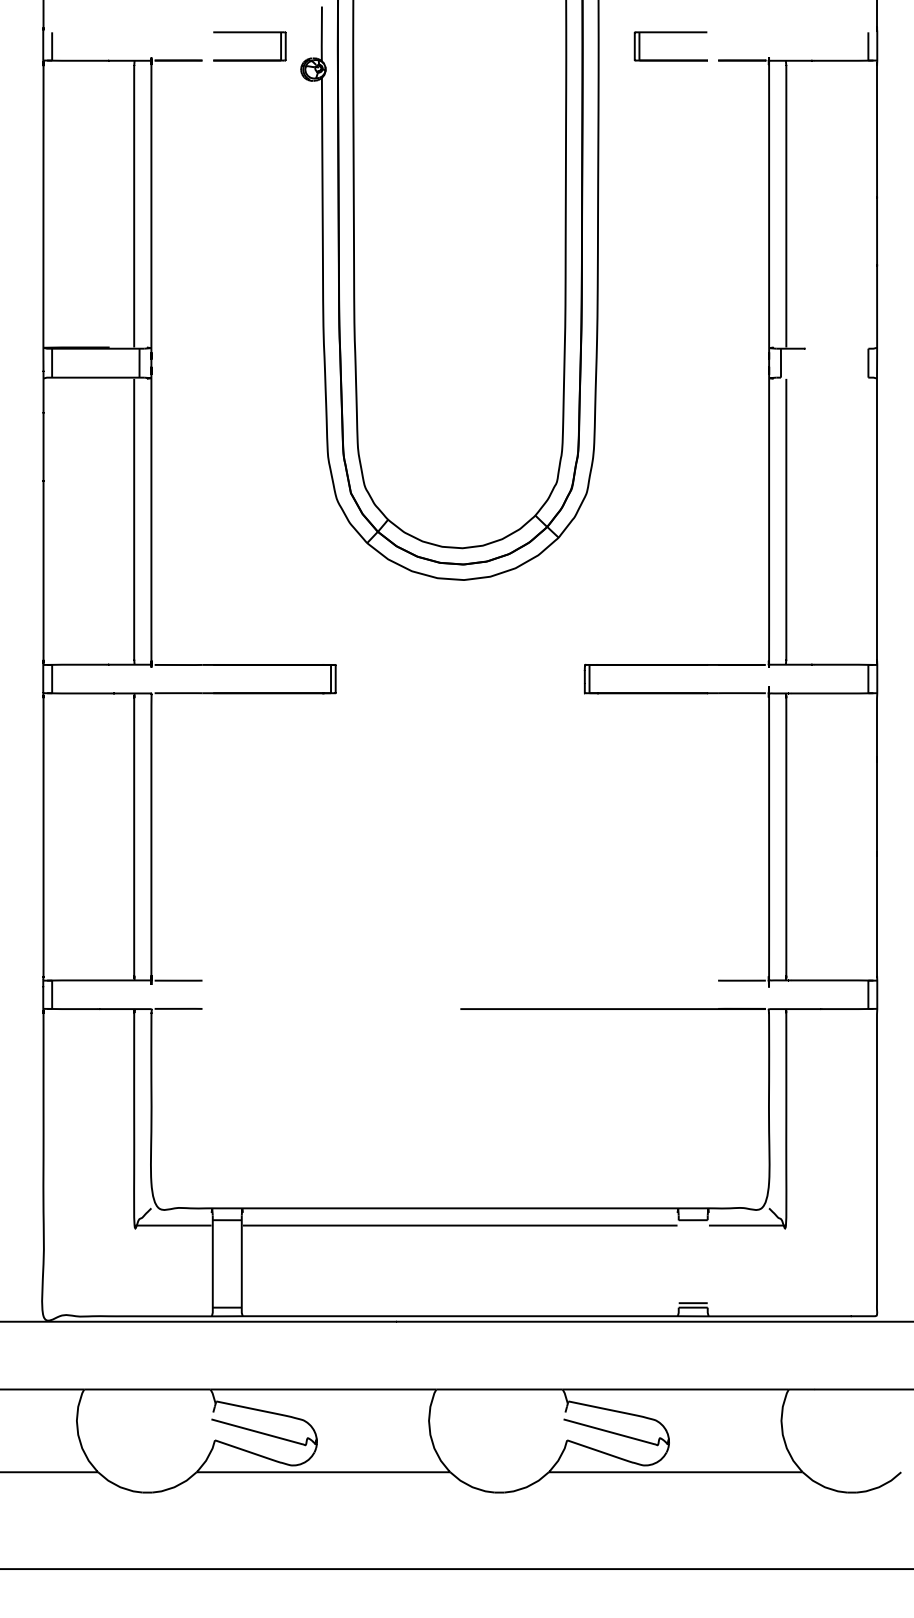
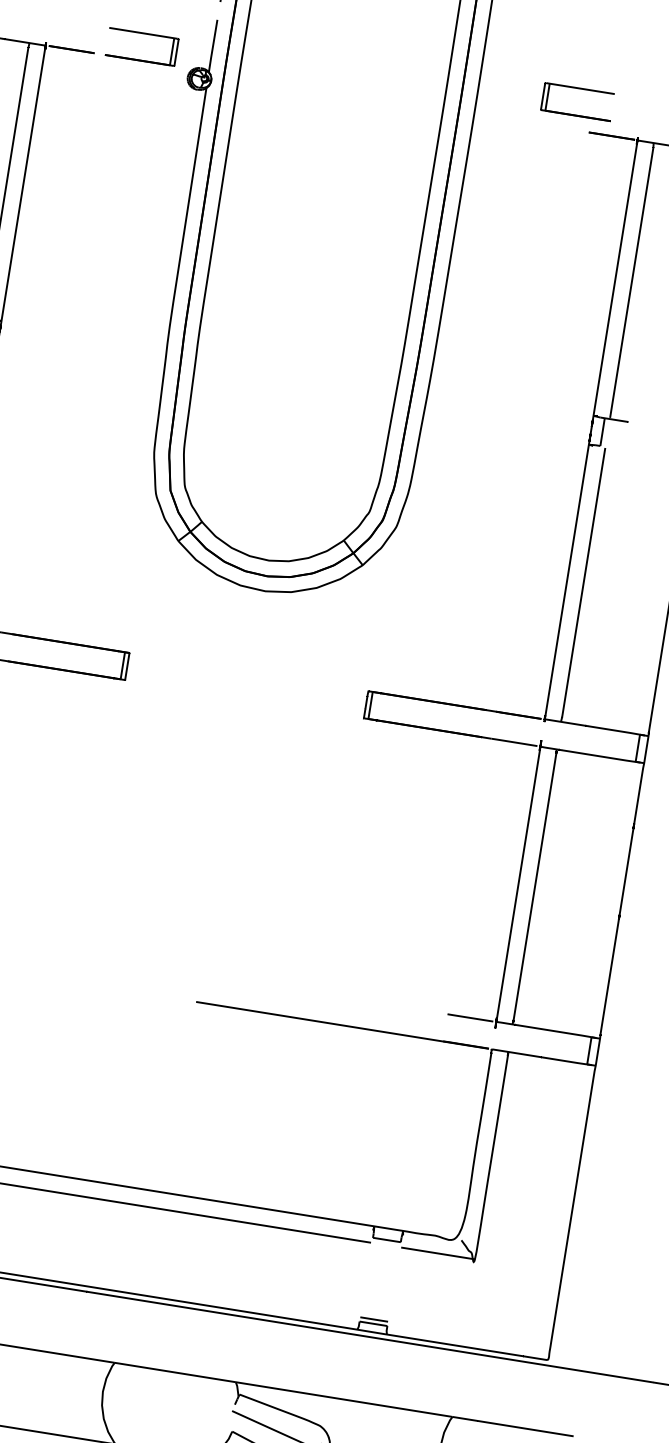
part: (670, 33) -> (579, 89), moved

